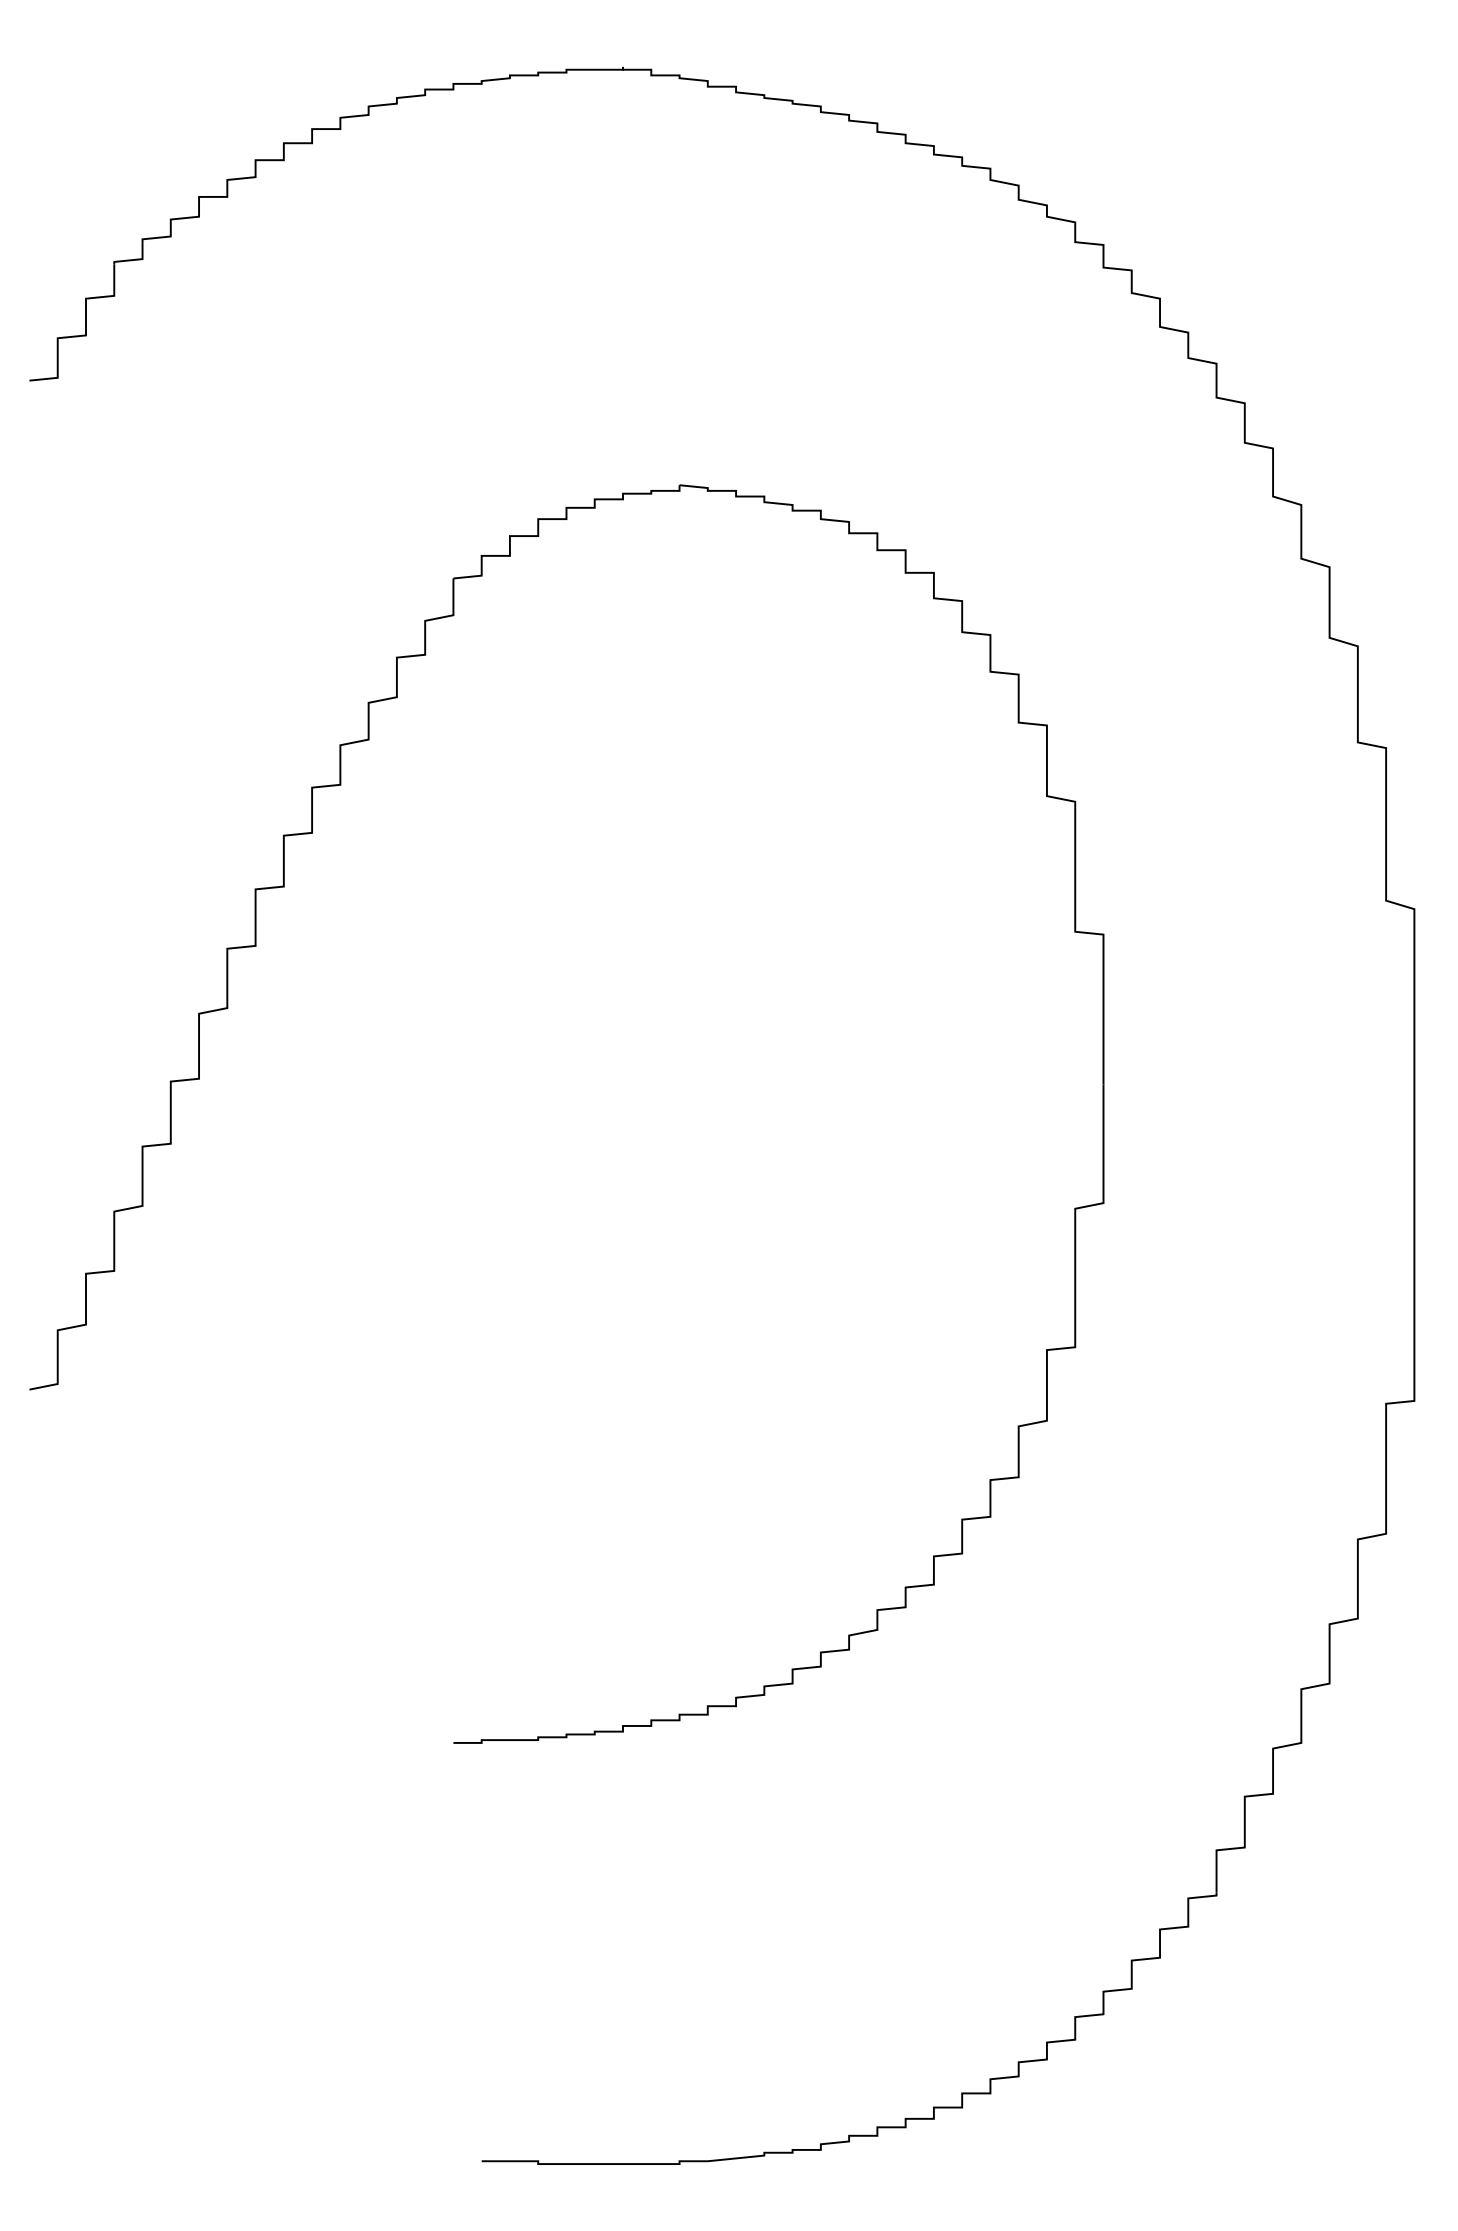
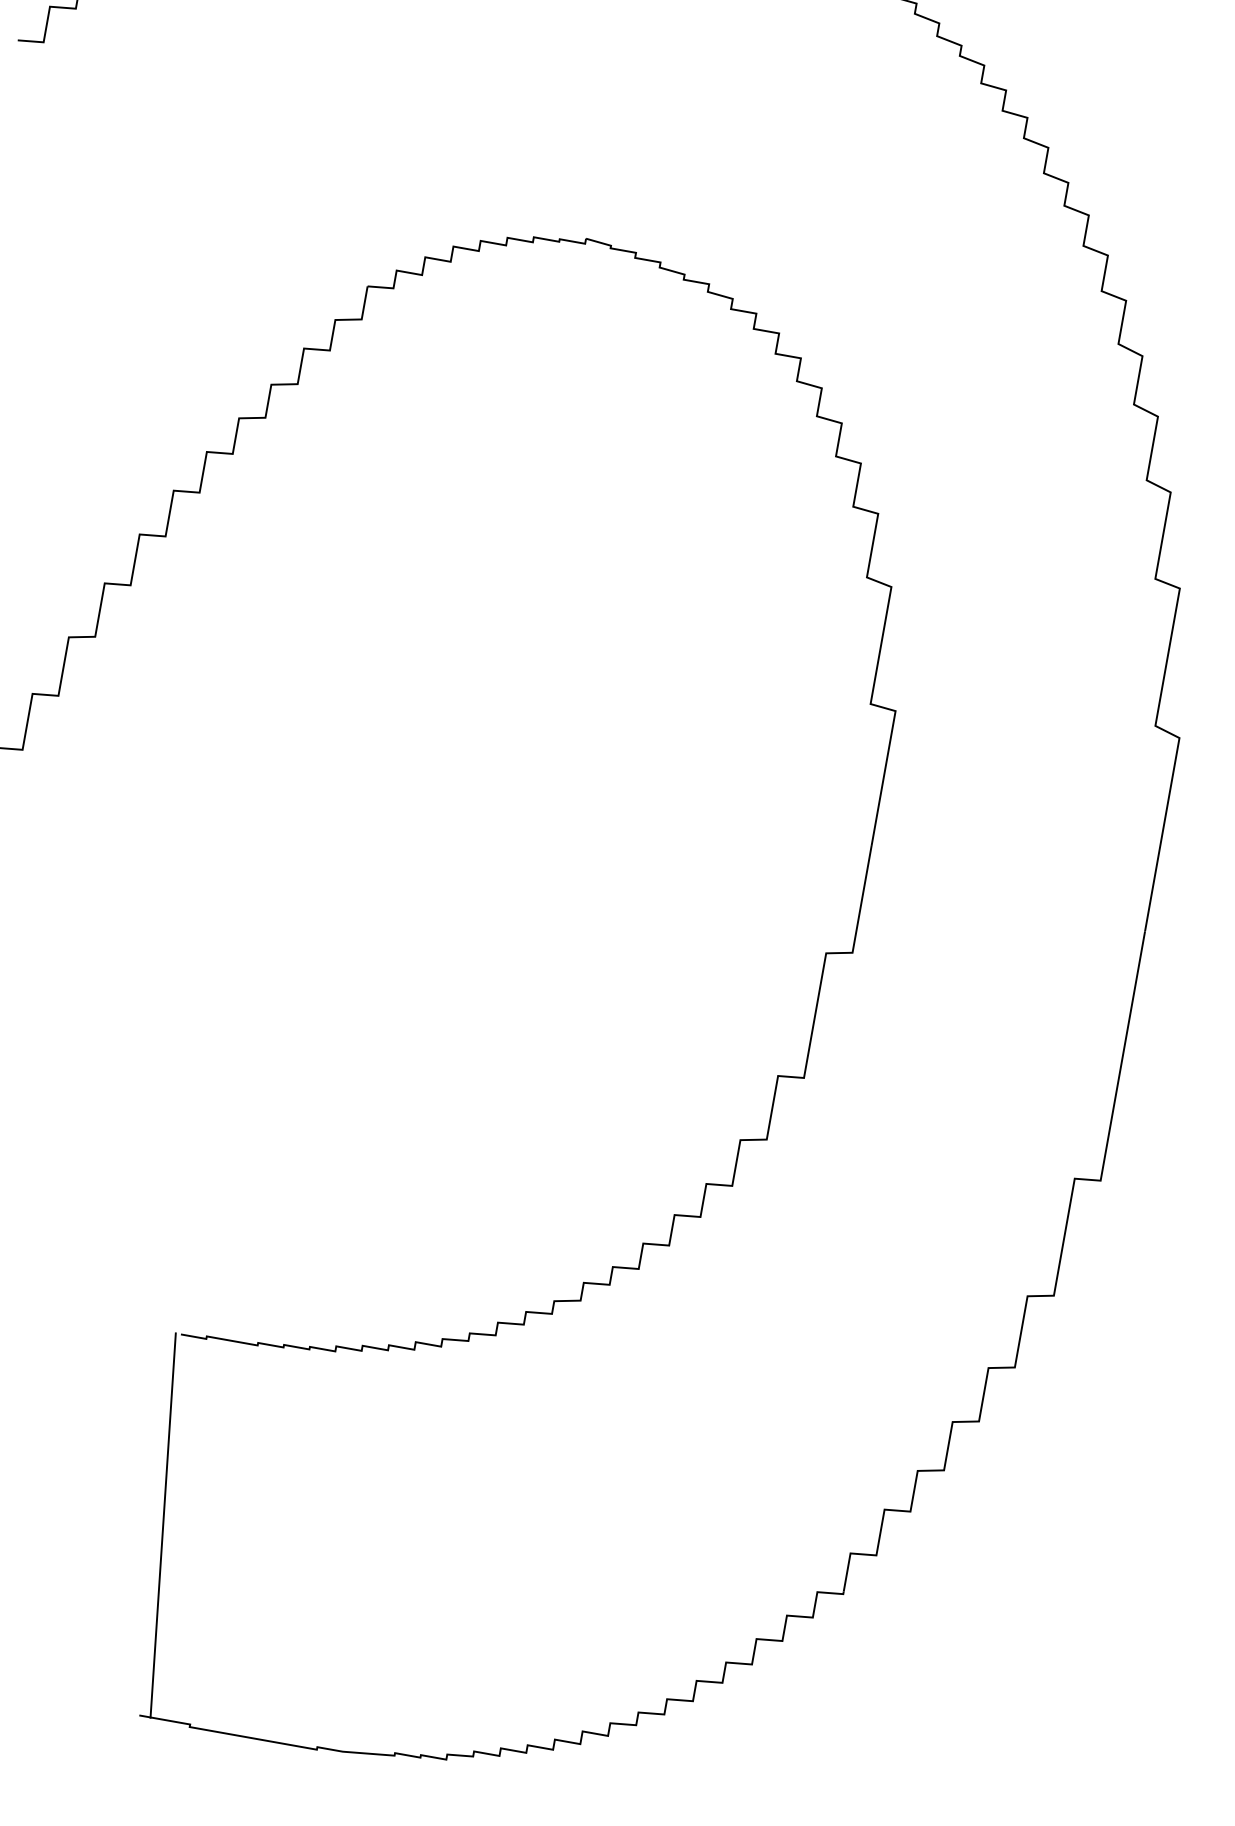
line: (470, 1951) -> (162, 1524), added

